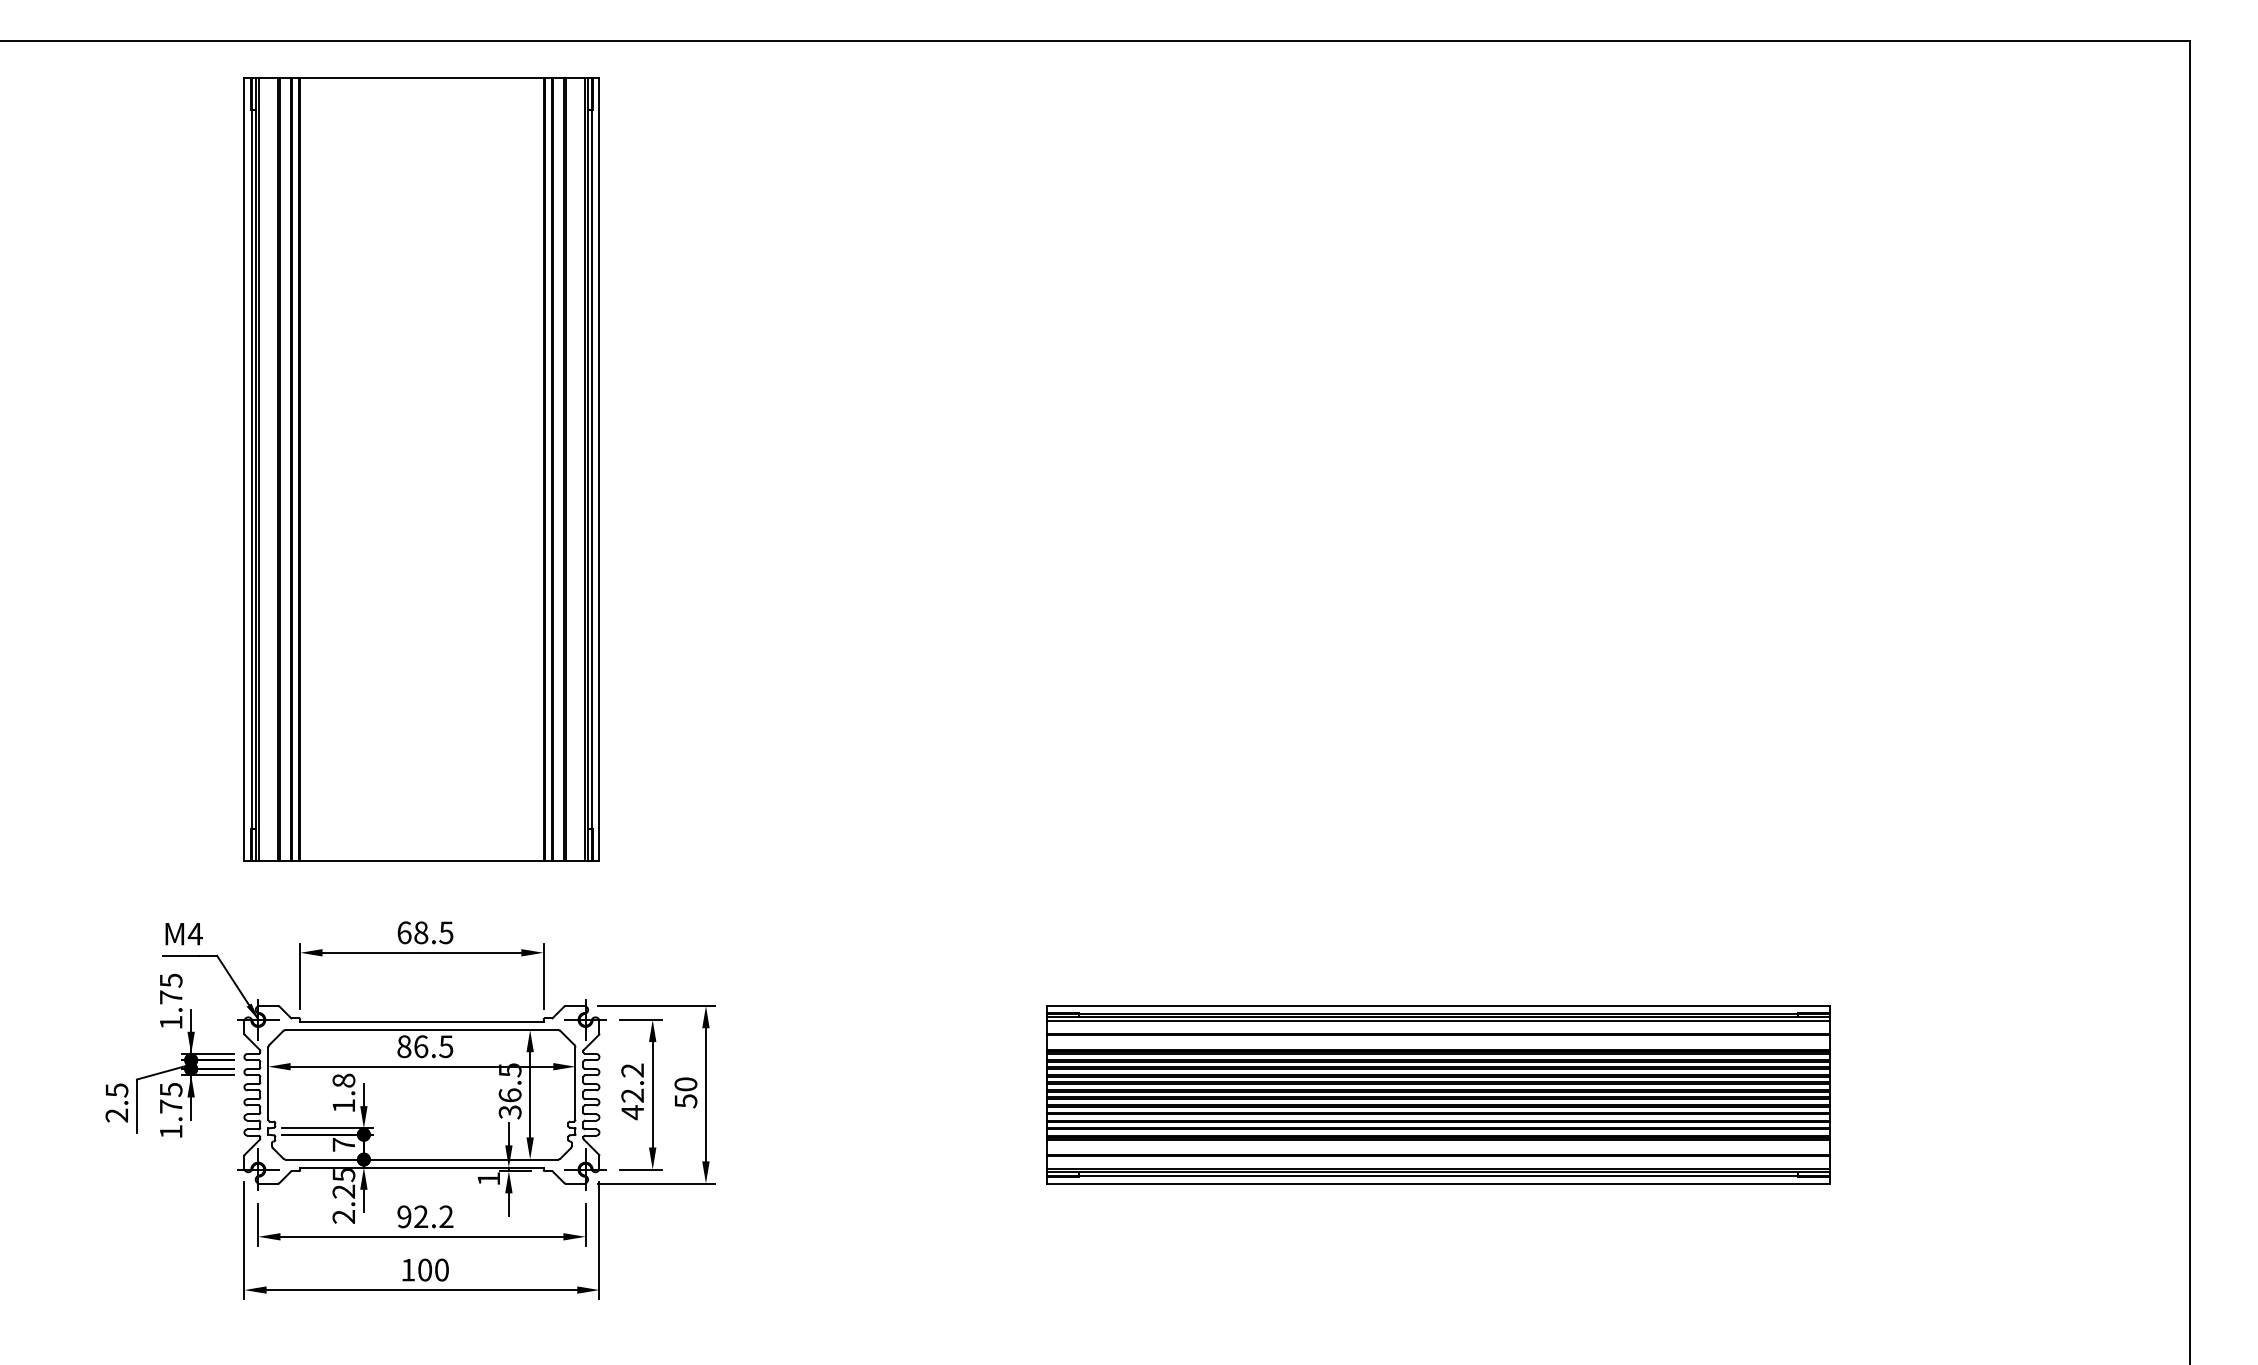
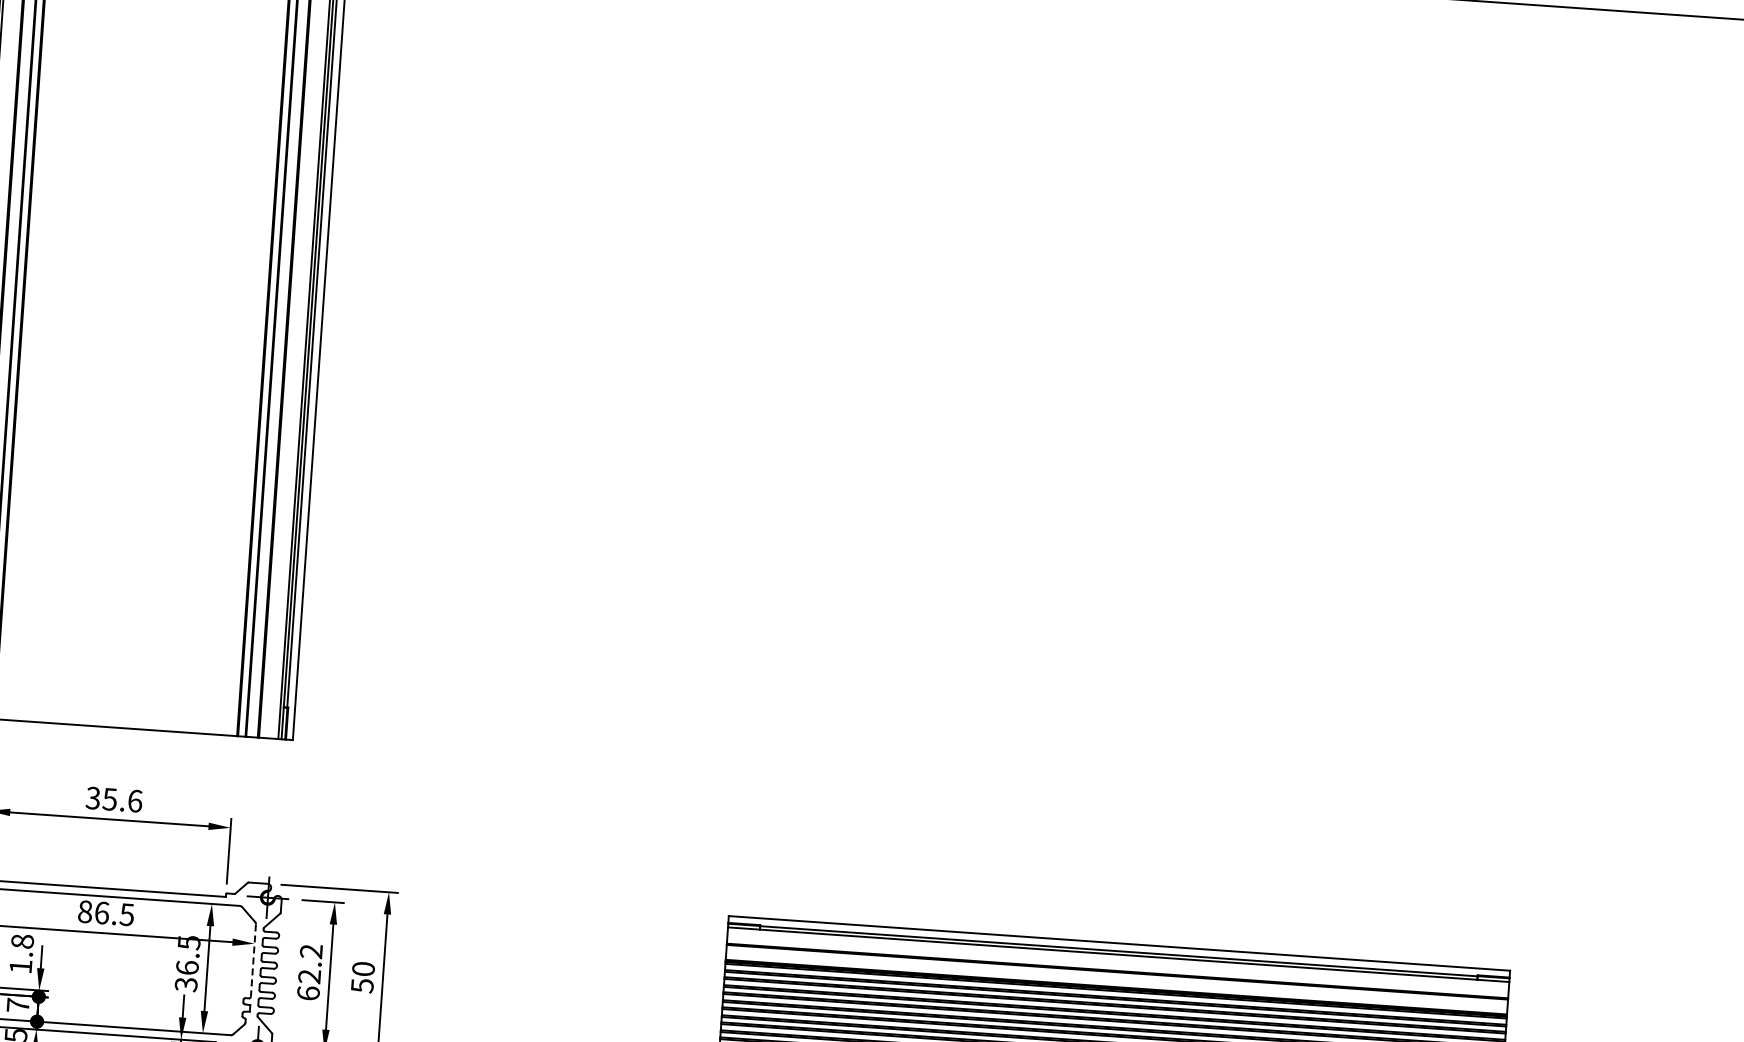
text: (425, 932) -> (114, 799), 68.5 -> 35.6
line: (1437, 1020) -> (1117, 957), removed
line: (575, 1084) -> (253, 961), solid -> dashed
text: (632, 1112) -> (308, 993), 42.2 -> 62.2

